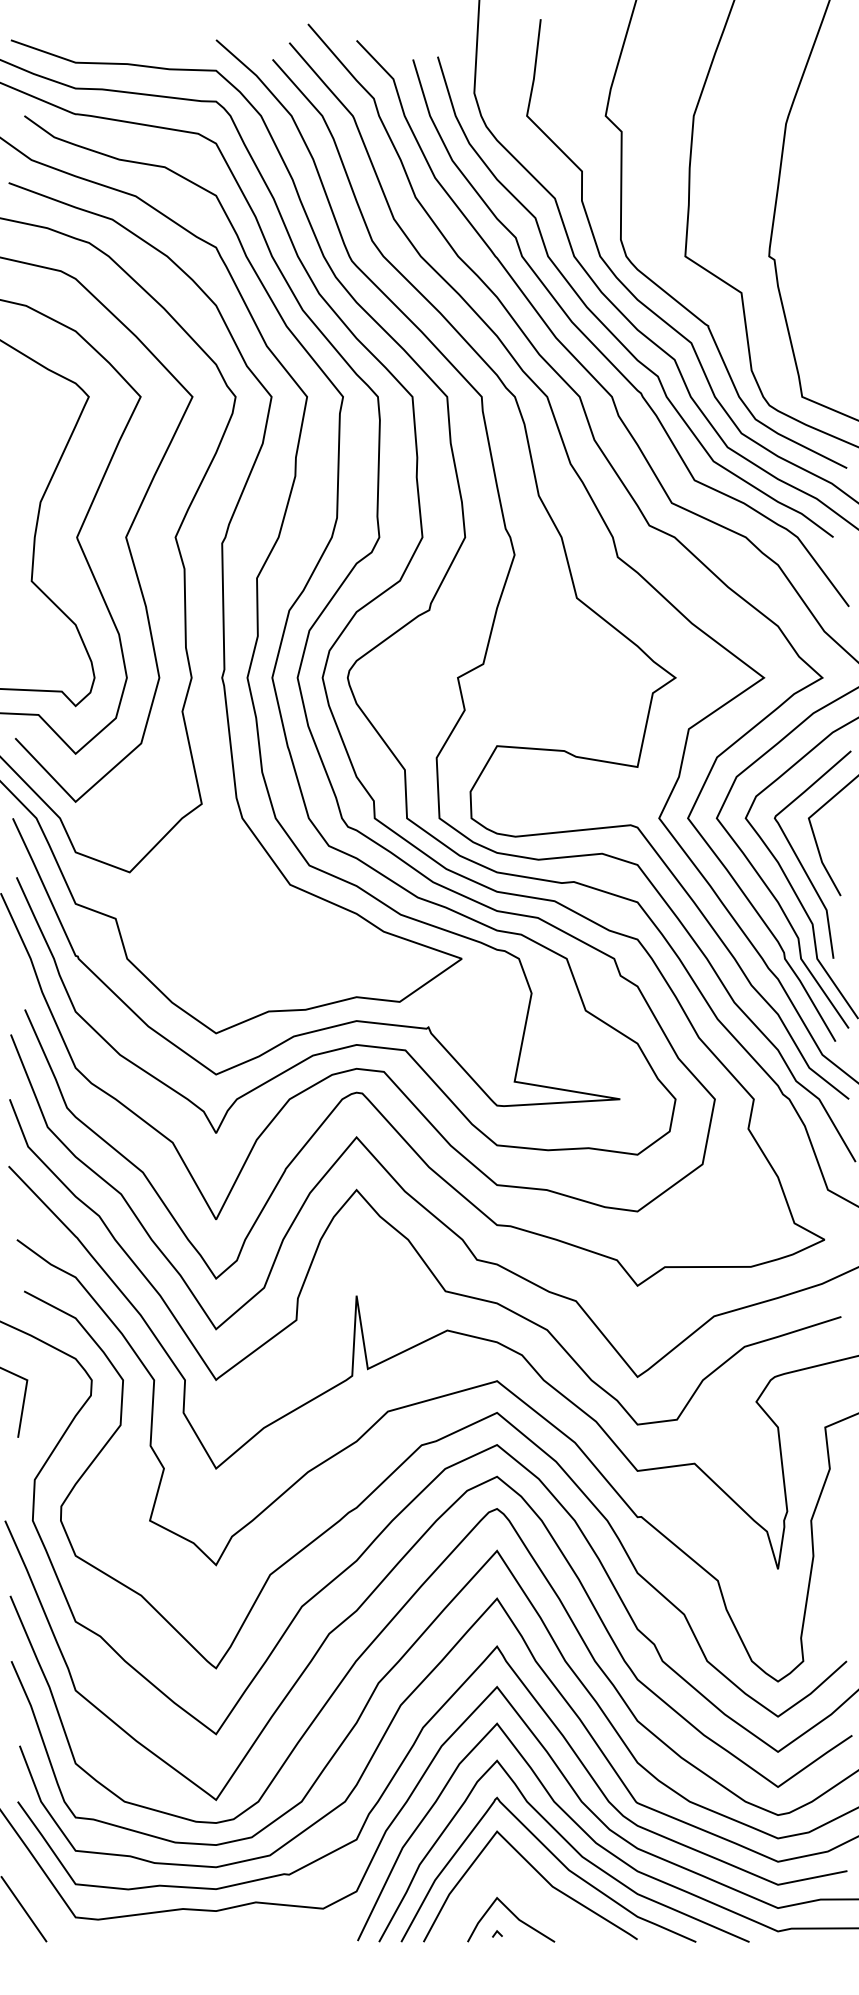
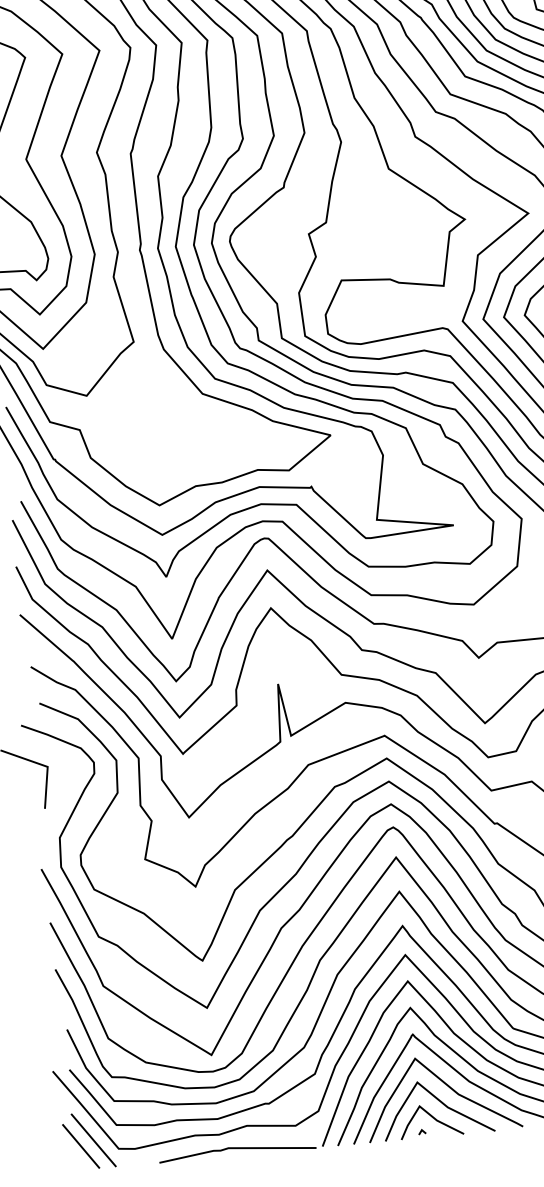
line: (527, 1896) -> (441, 1103), added
line: (41, 1902) -> (93, 1140), added
line: (241, 1933) -> (238, 1149), added

